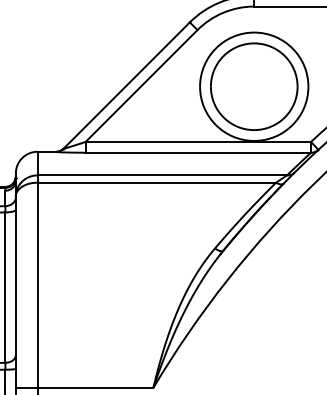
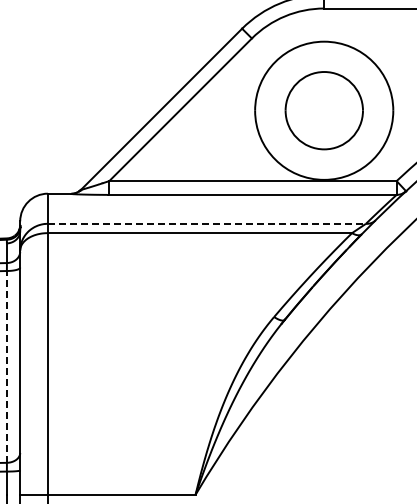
part: (254, 86) -> (324, 110), size x0.7
line: (162, 175) -> (207, 223), solid -> dashed
line: (5, 287) -> (6, 366), solid -> dashed

